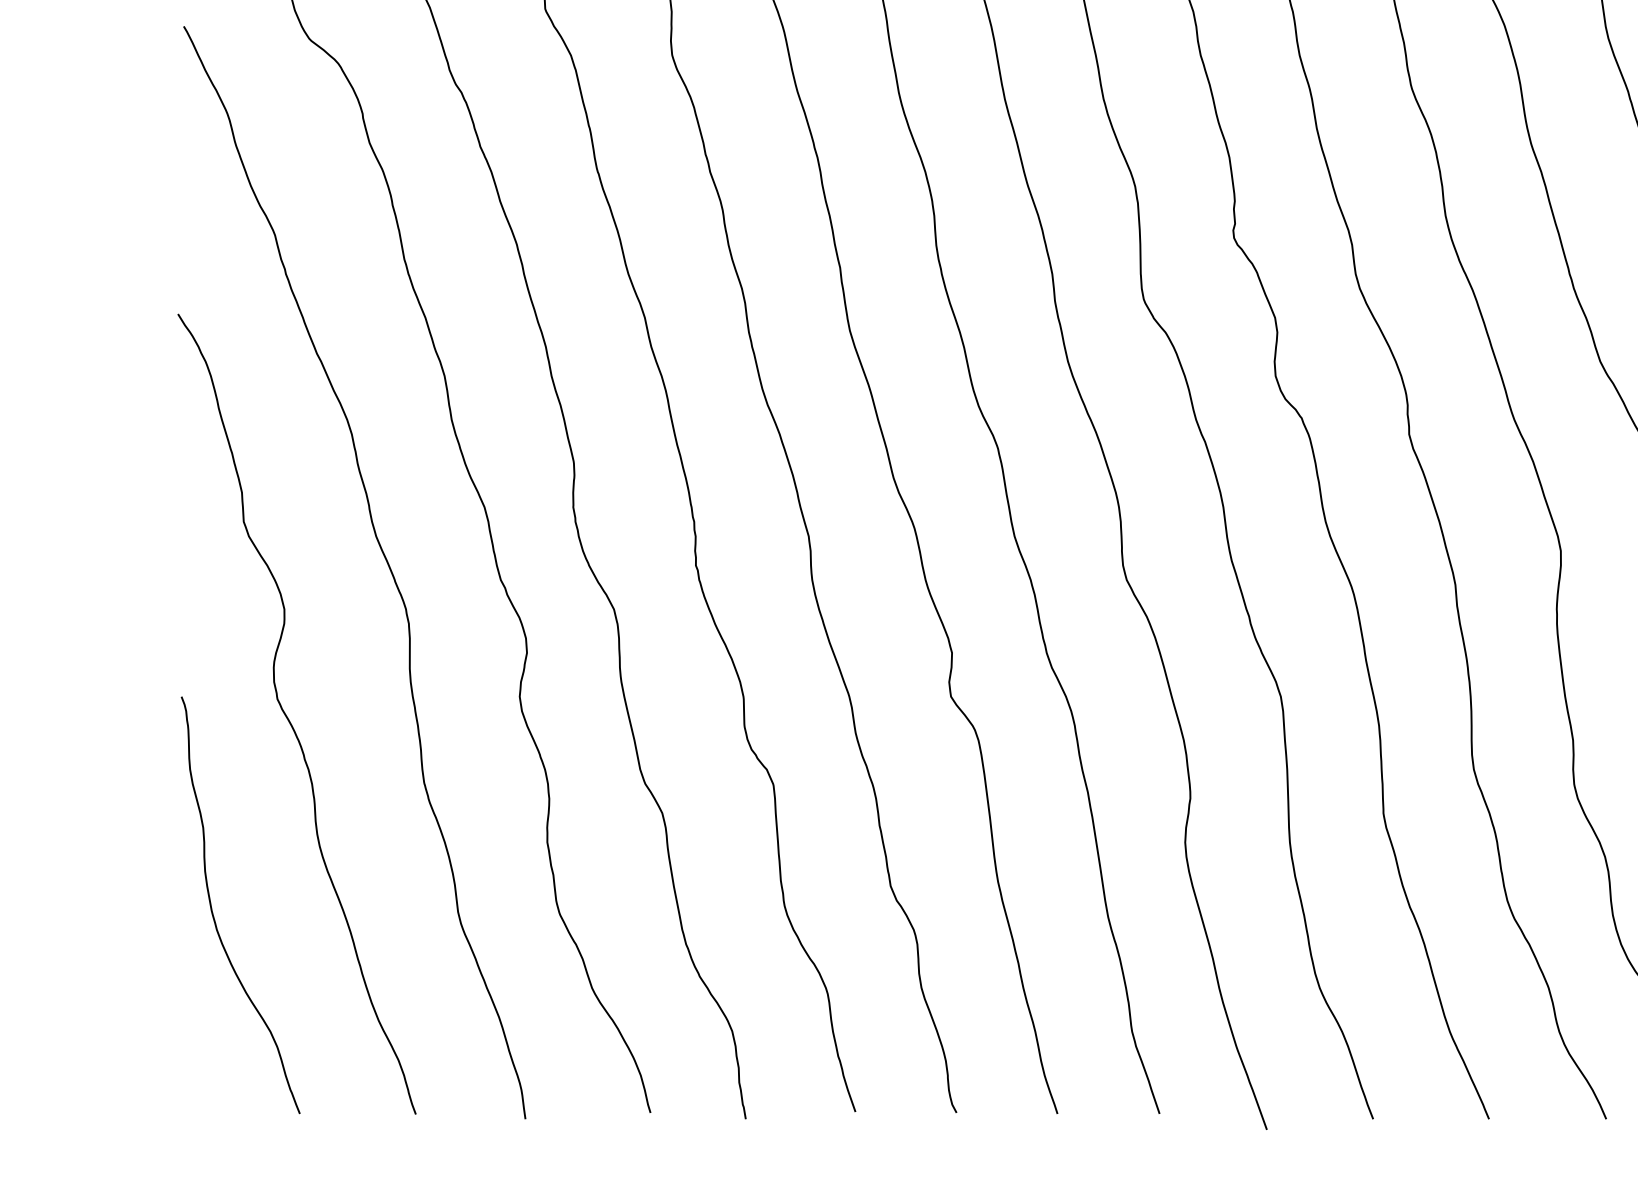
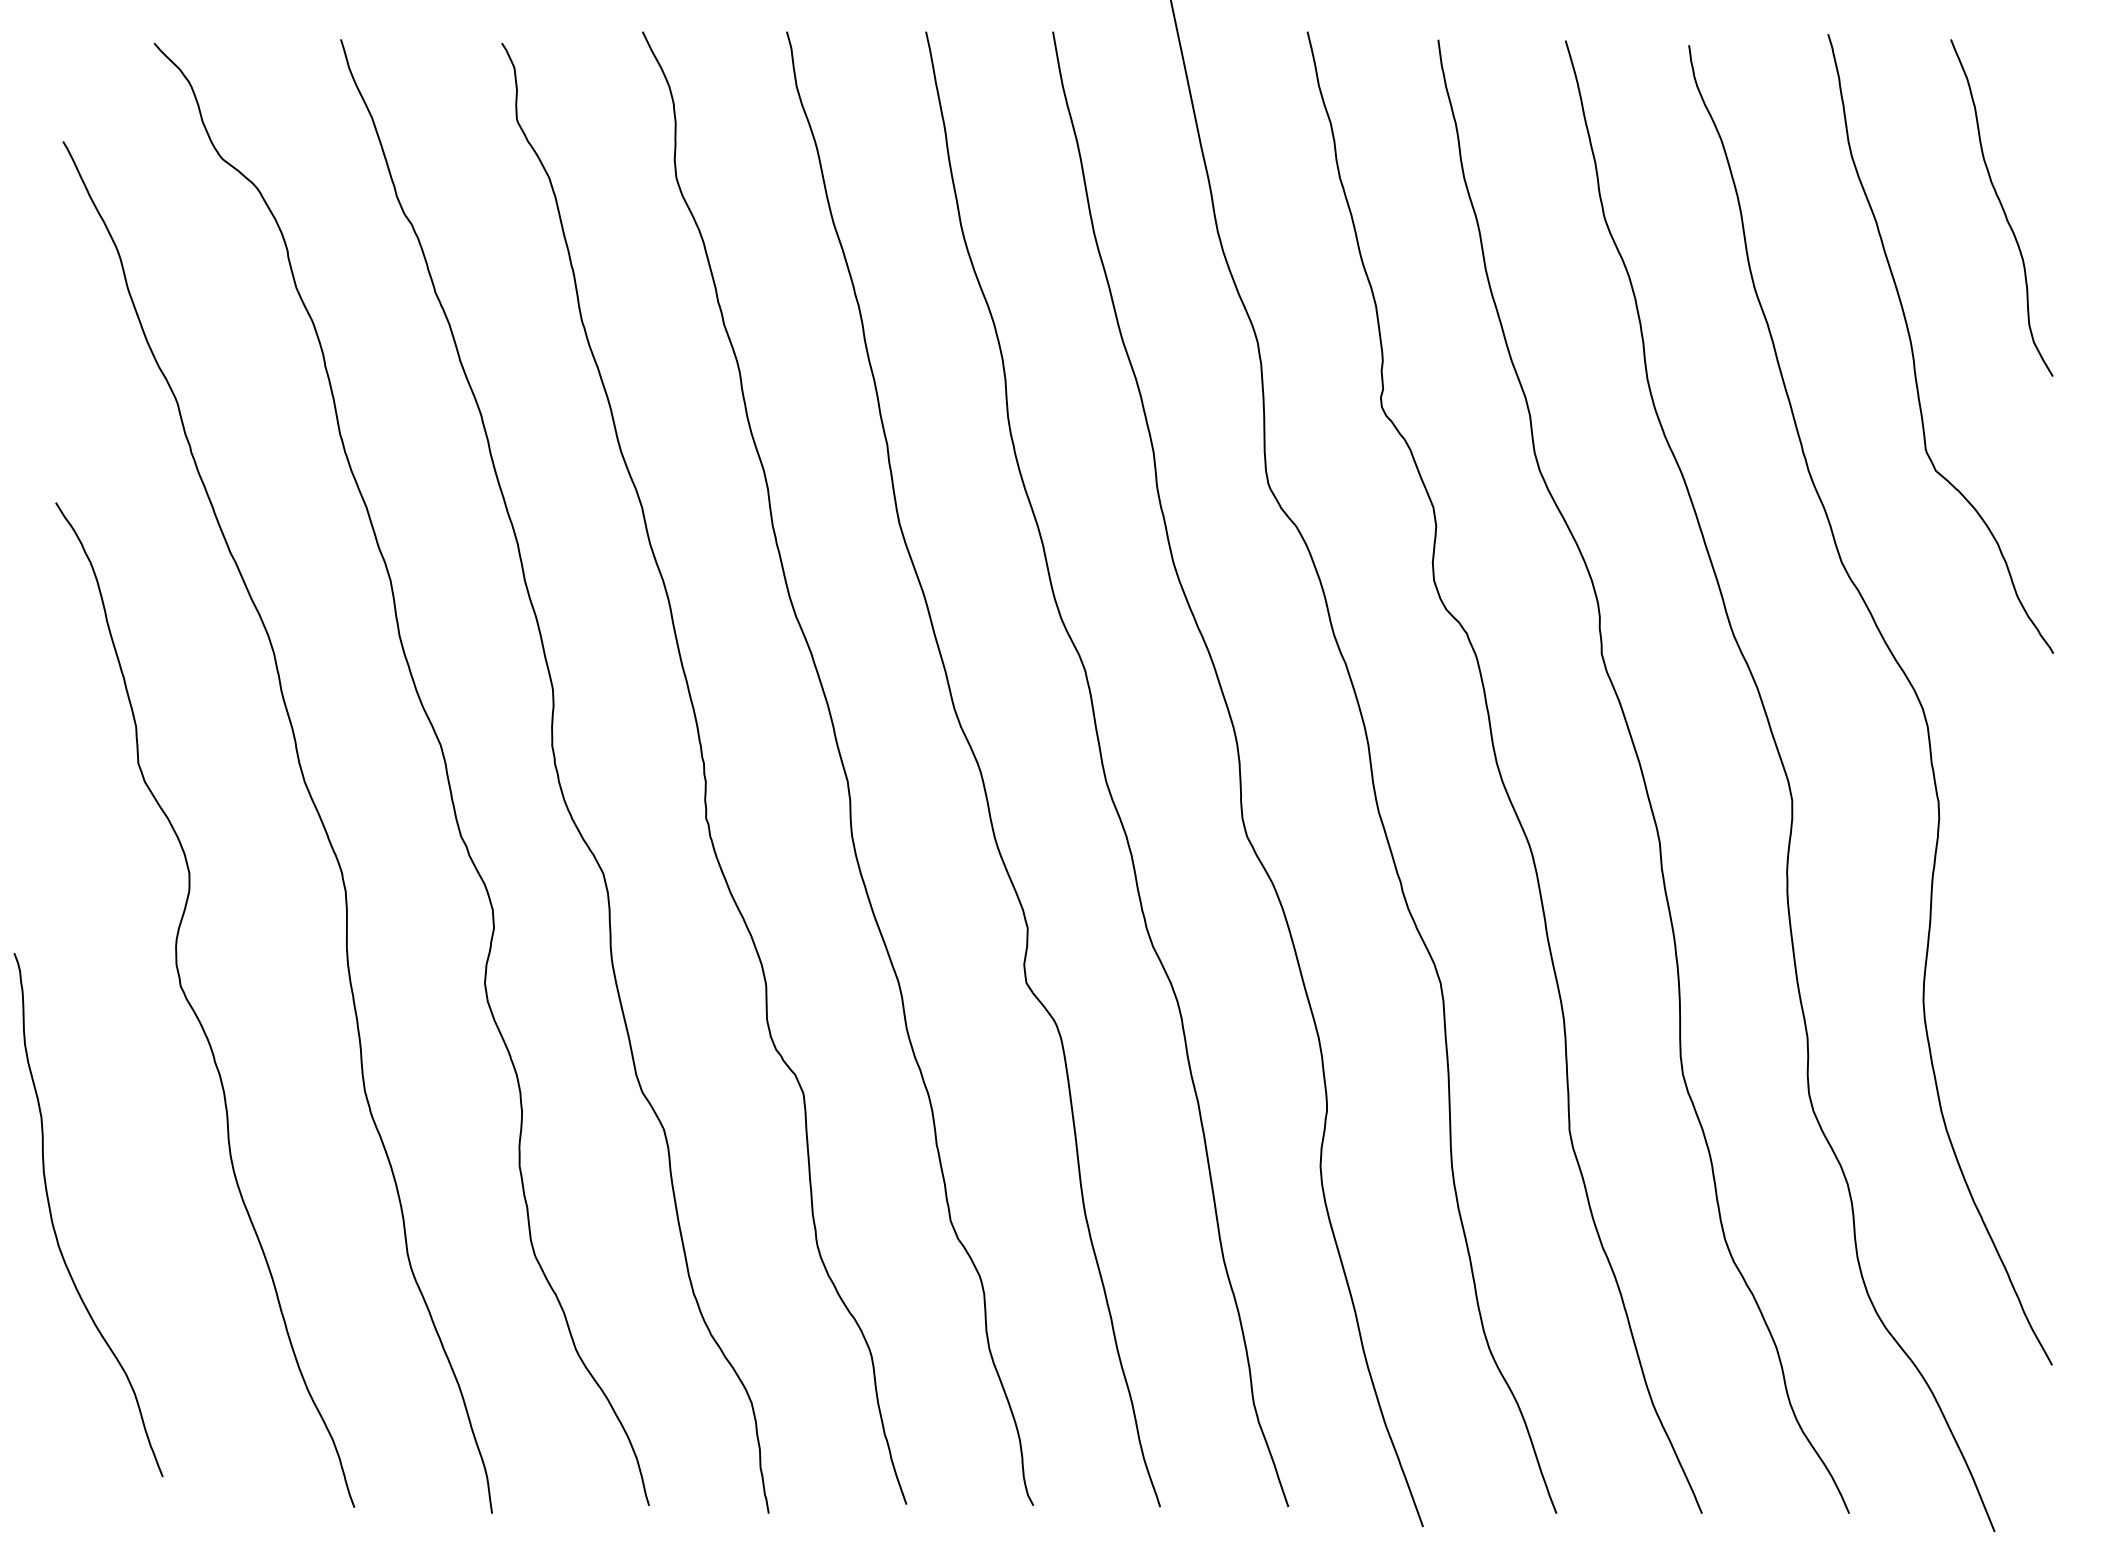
curve: (212, 911) -> (53, 1222), moved

